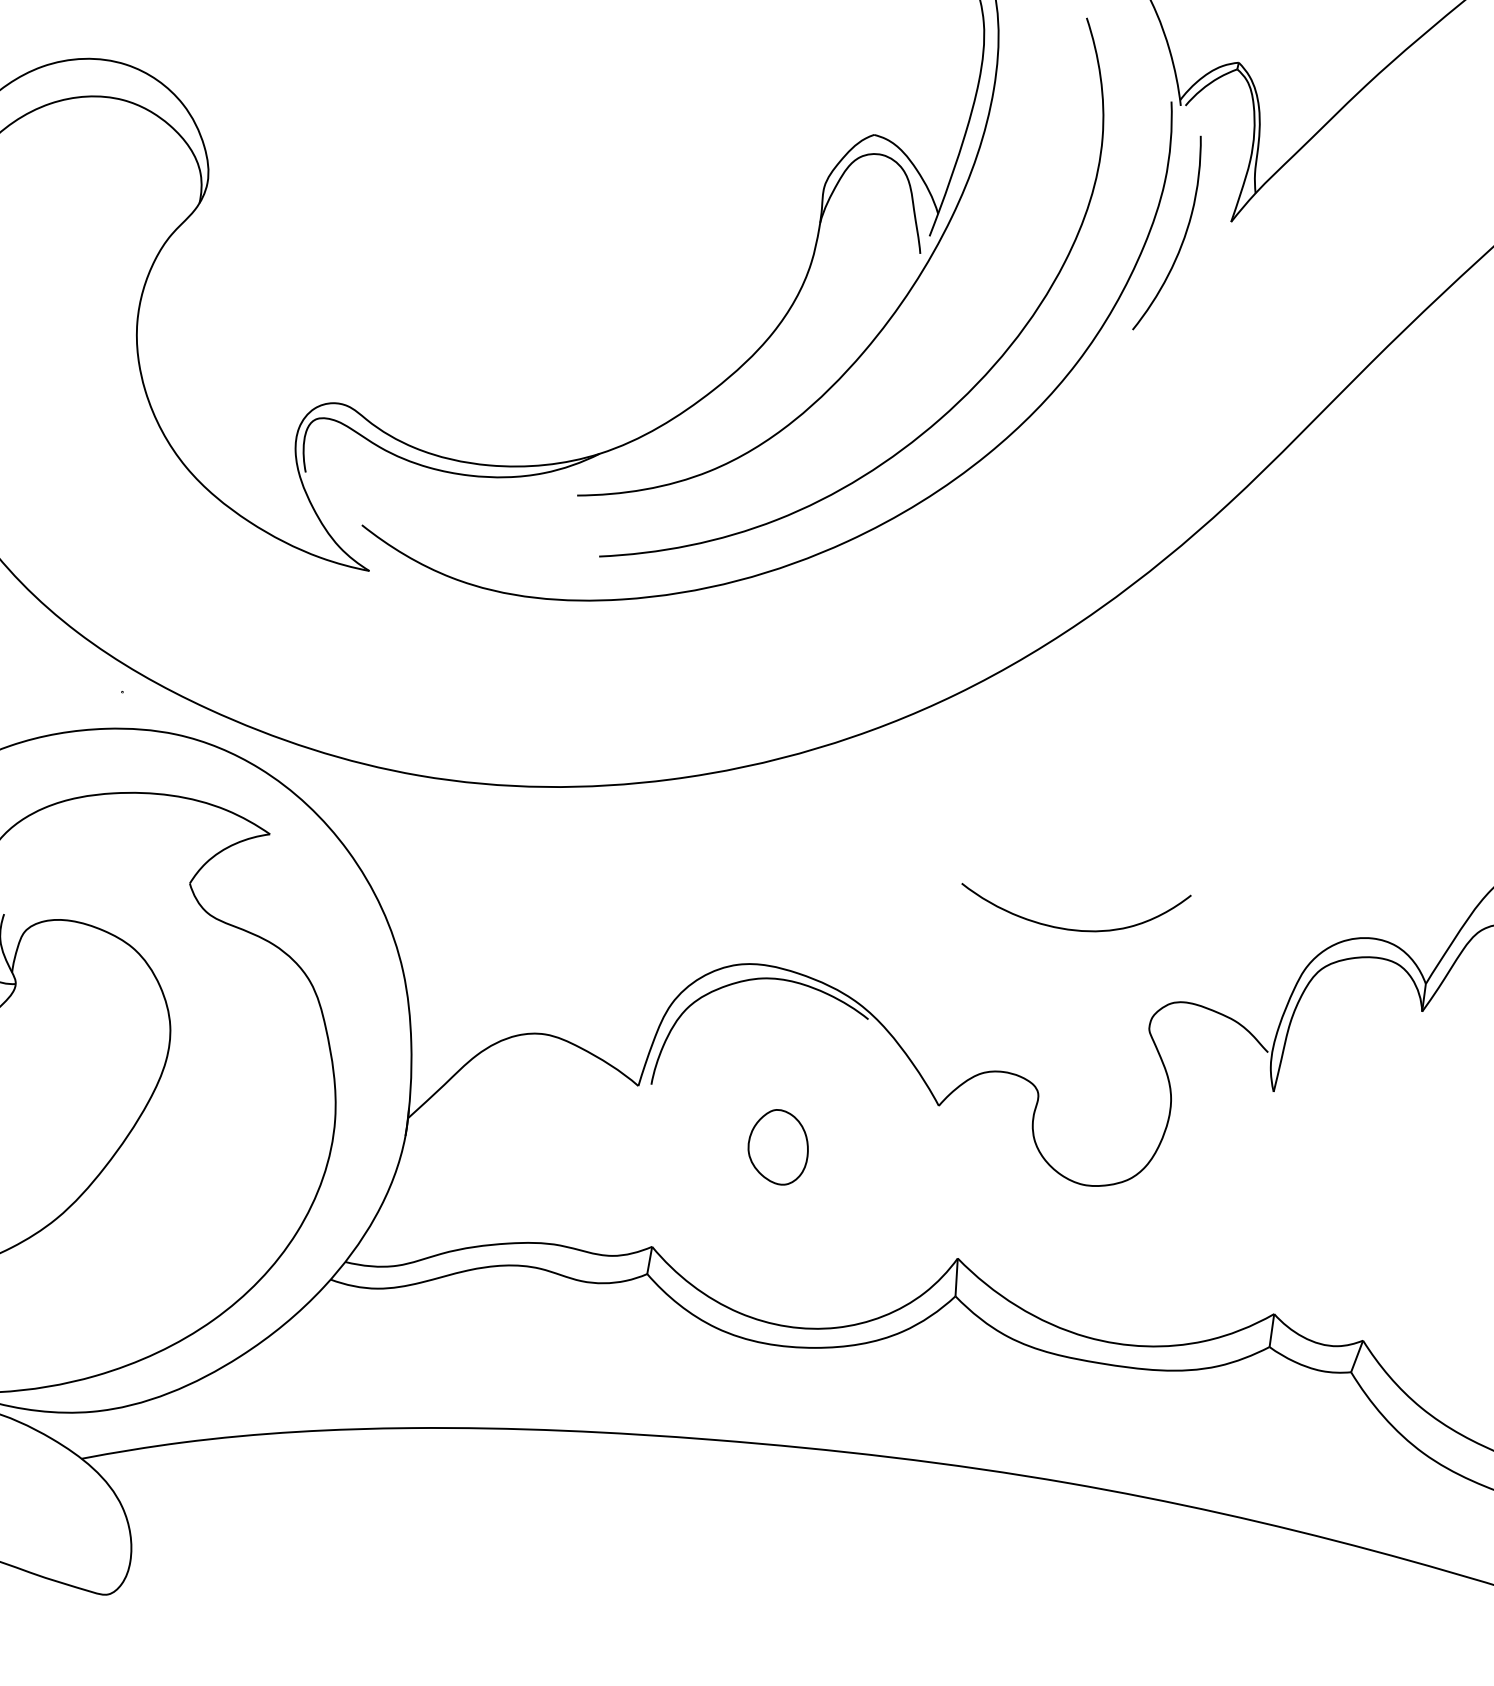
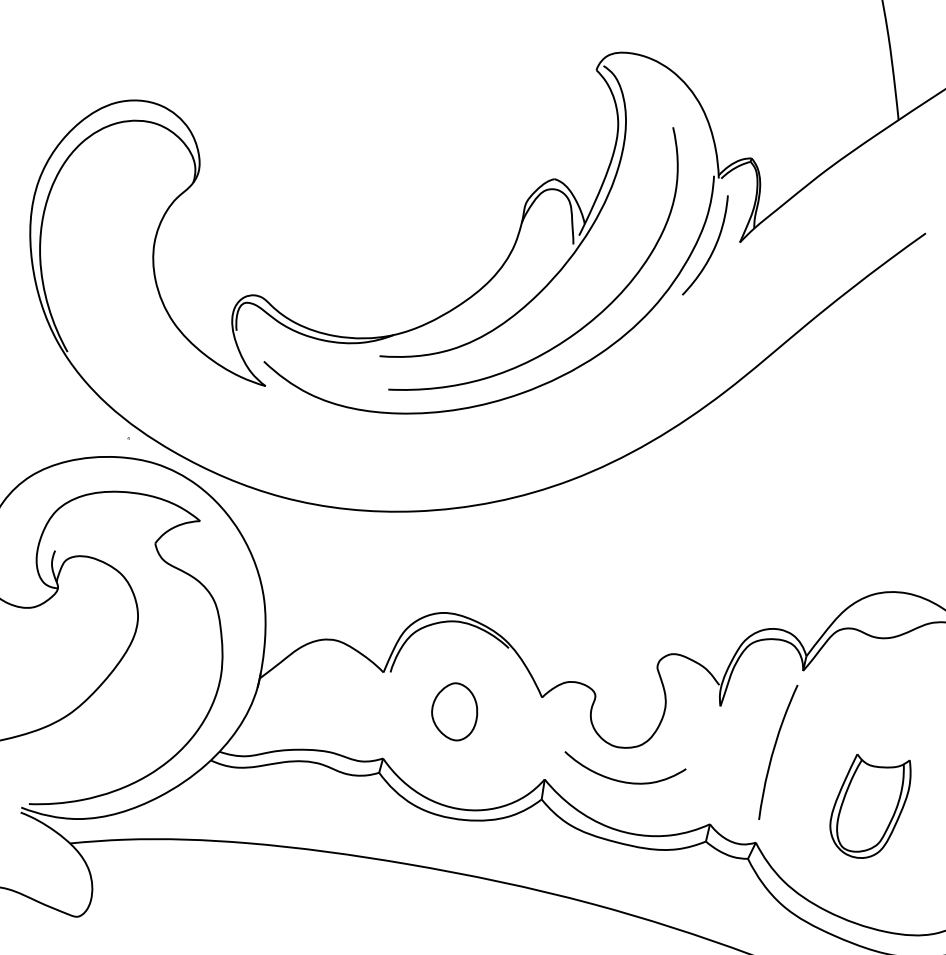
curve: (1072, 927) -> (621, 780), moved
part: (777, 1146) -> (454, 711), size x1.43
curve: (1382, 1167) -> (774, 751), added

